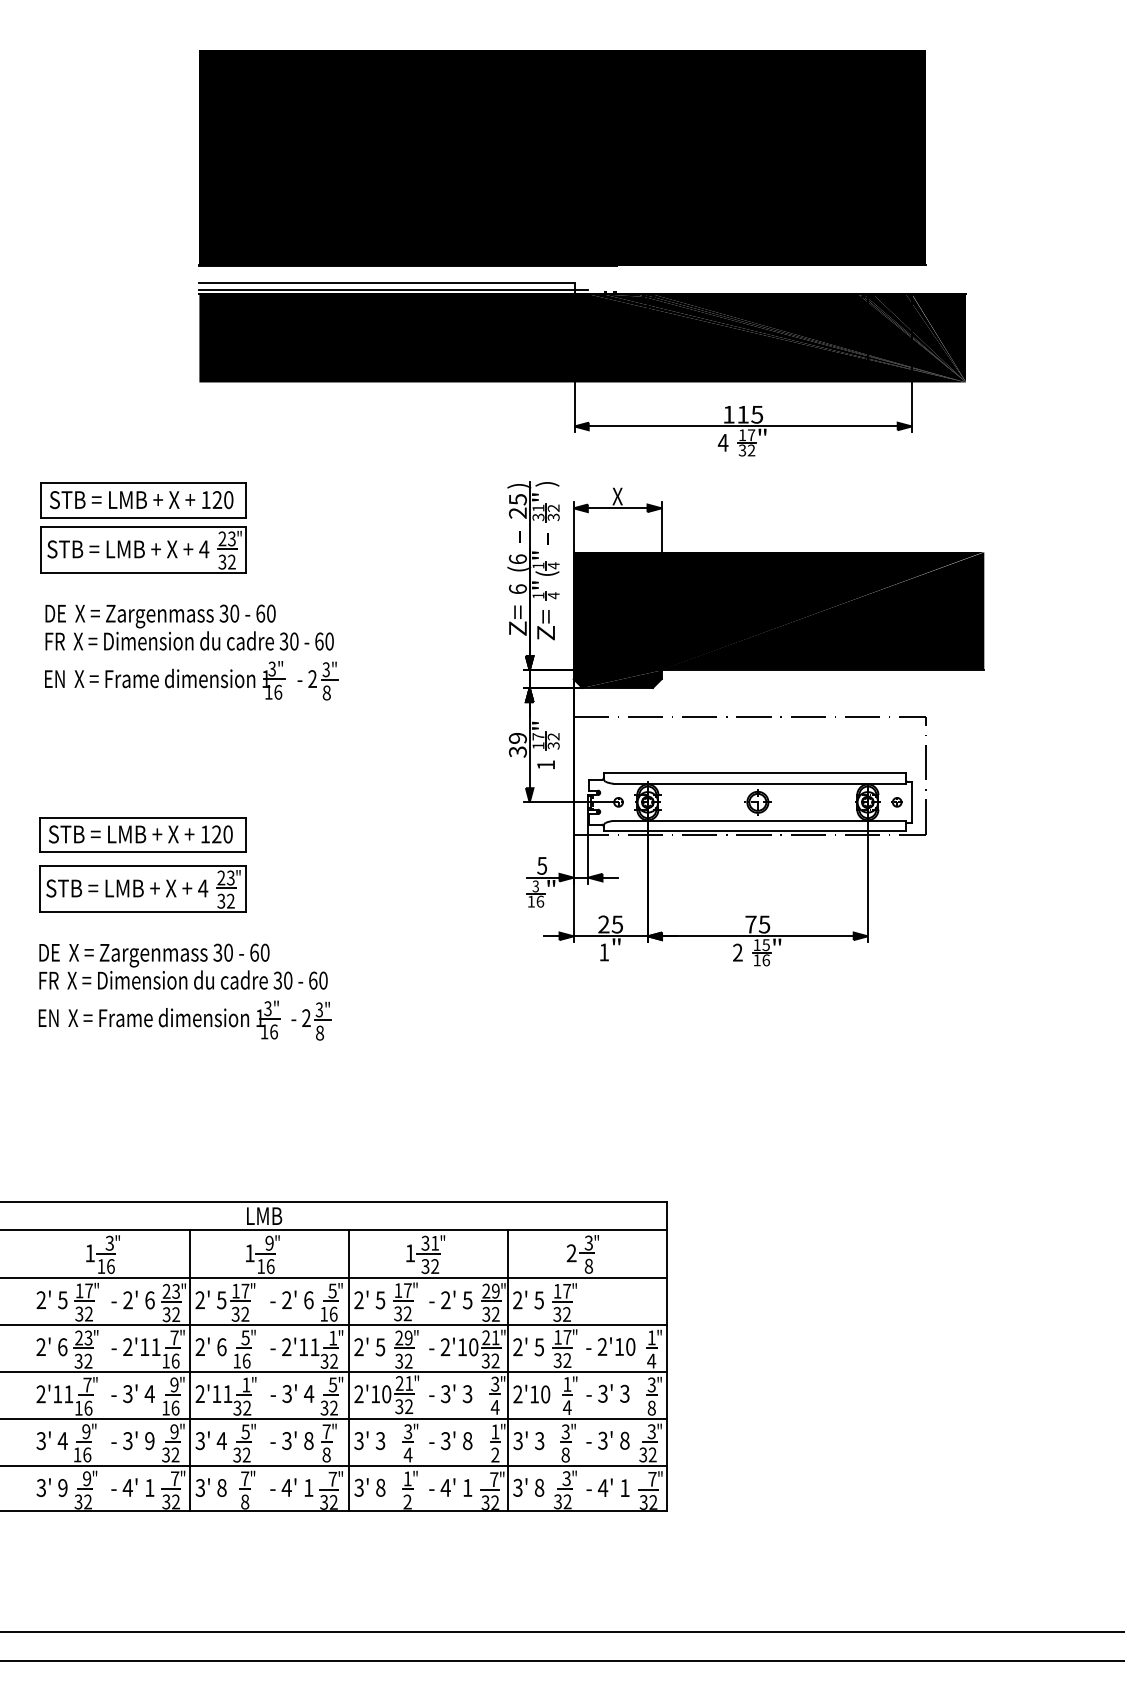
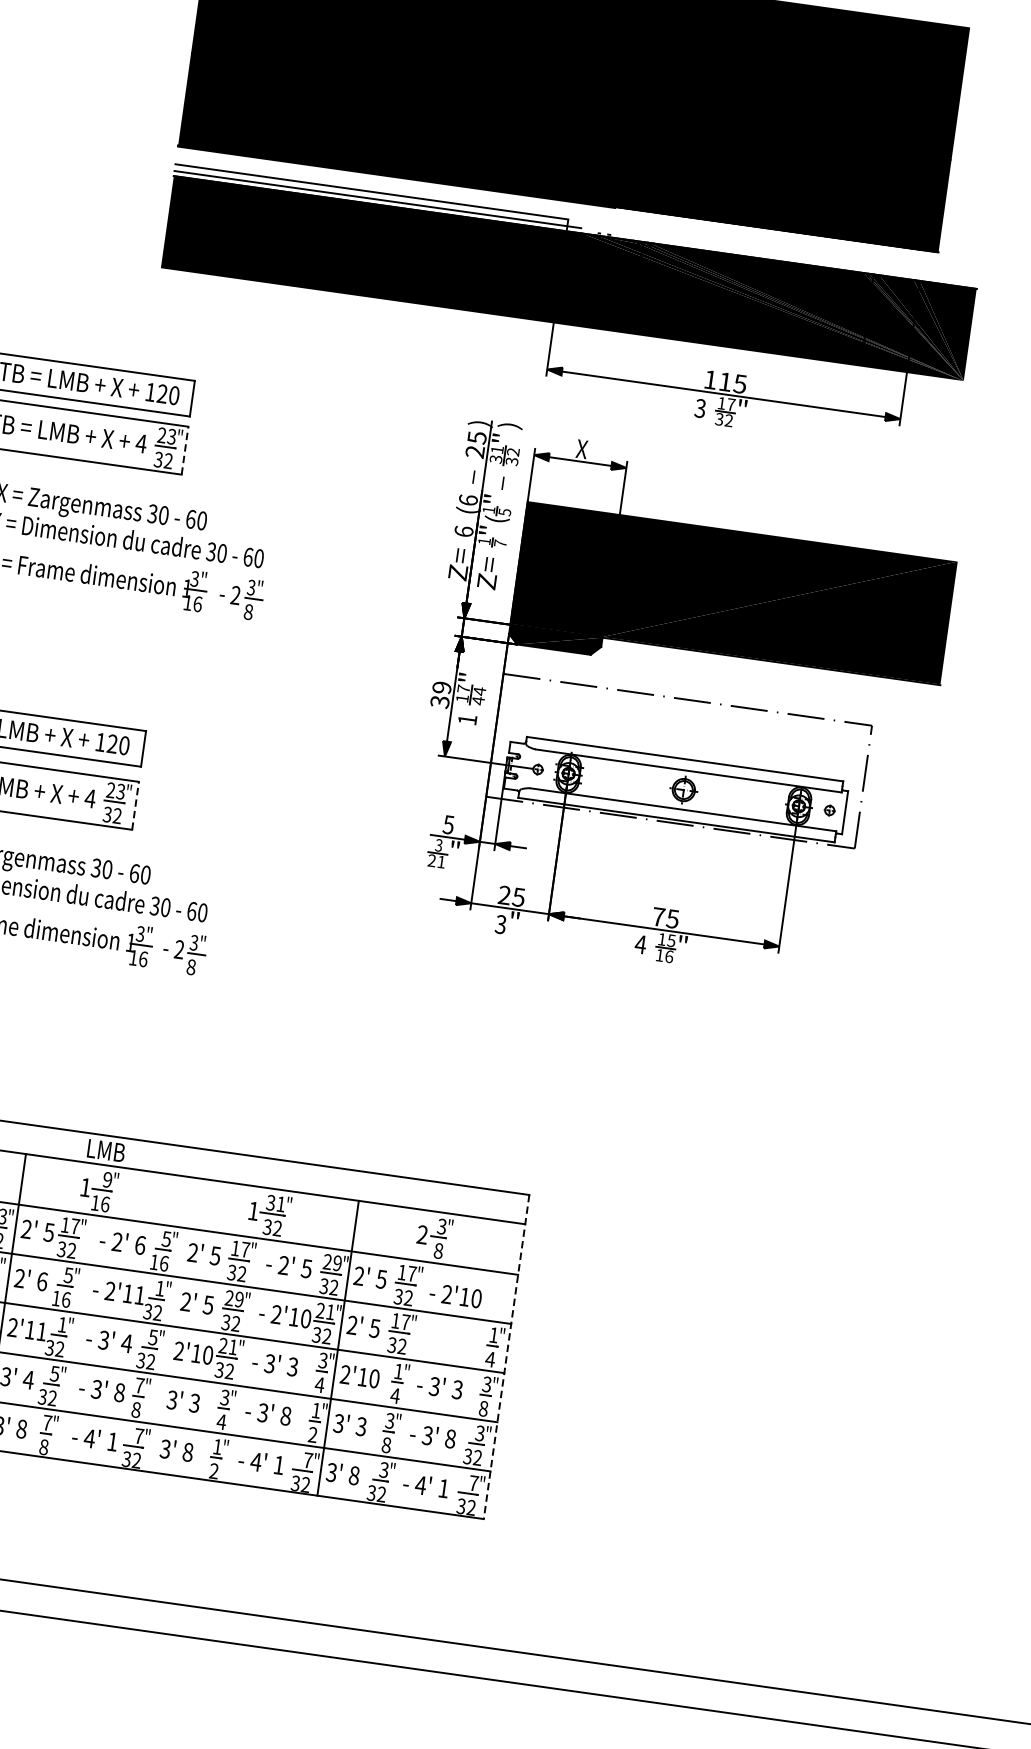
text: (722, 442) -> (699, 408), 4 -> 3
line: (246, 550) -> (185, 451), solid -> dashed
text: (553, 565) -> (504, 511), 4 -> 5
text: (553, 595) -> (500, 543), 4 -> 7
text: (553, 740) -> (478, 695), 32 -> 44
line: (246, 889) -> (135, 806), solid -> dashed
text: (535, 901) -> (436, 861), 16 -> 21
text: (603, 952) -> (500, 924), 1 -> 3
text: (737, 952) -> (640, 944), 2 -> 4
text: (610, 1346) -> (455, 1295), moved
line: (666, 1356) -> (506, 1356), solid -> dashed
line: (348, 1370) -> (171, 1324), removed

